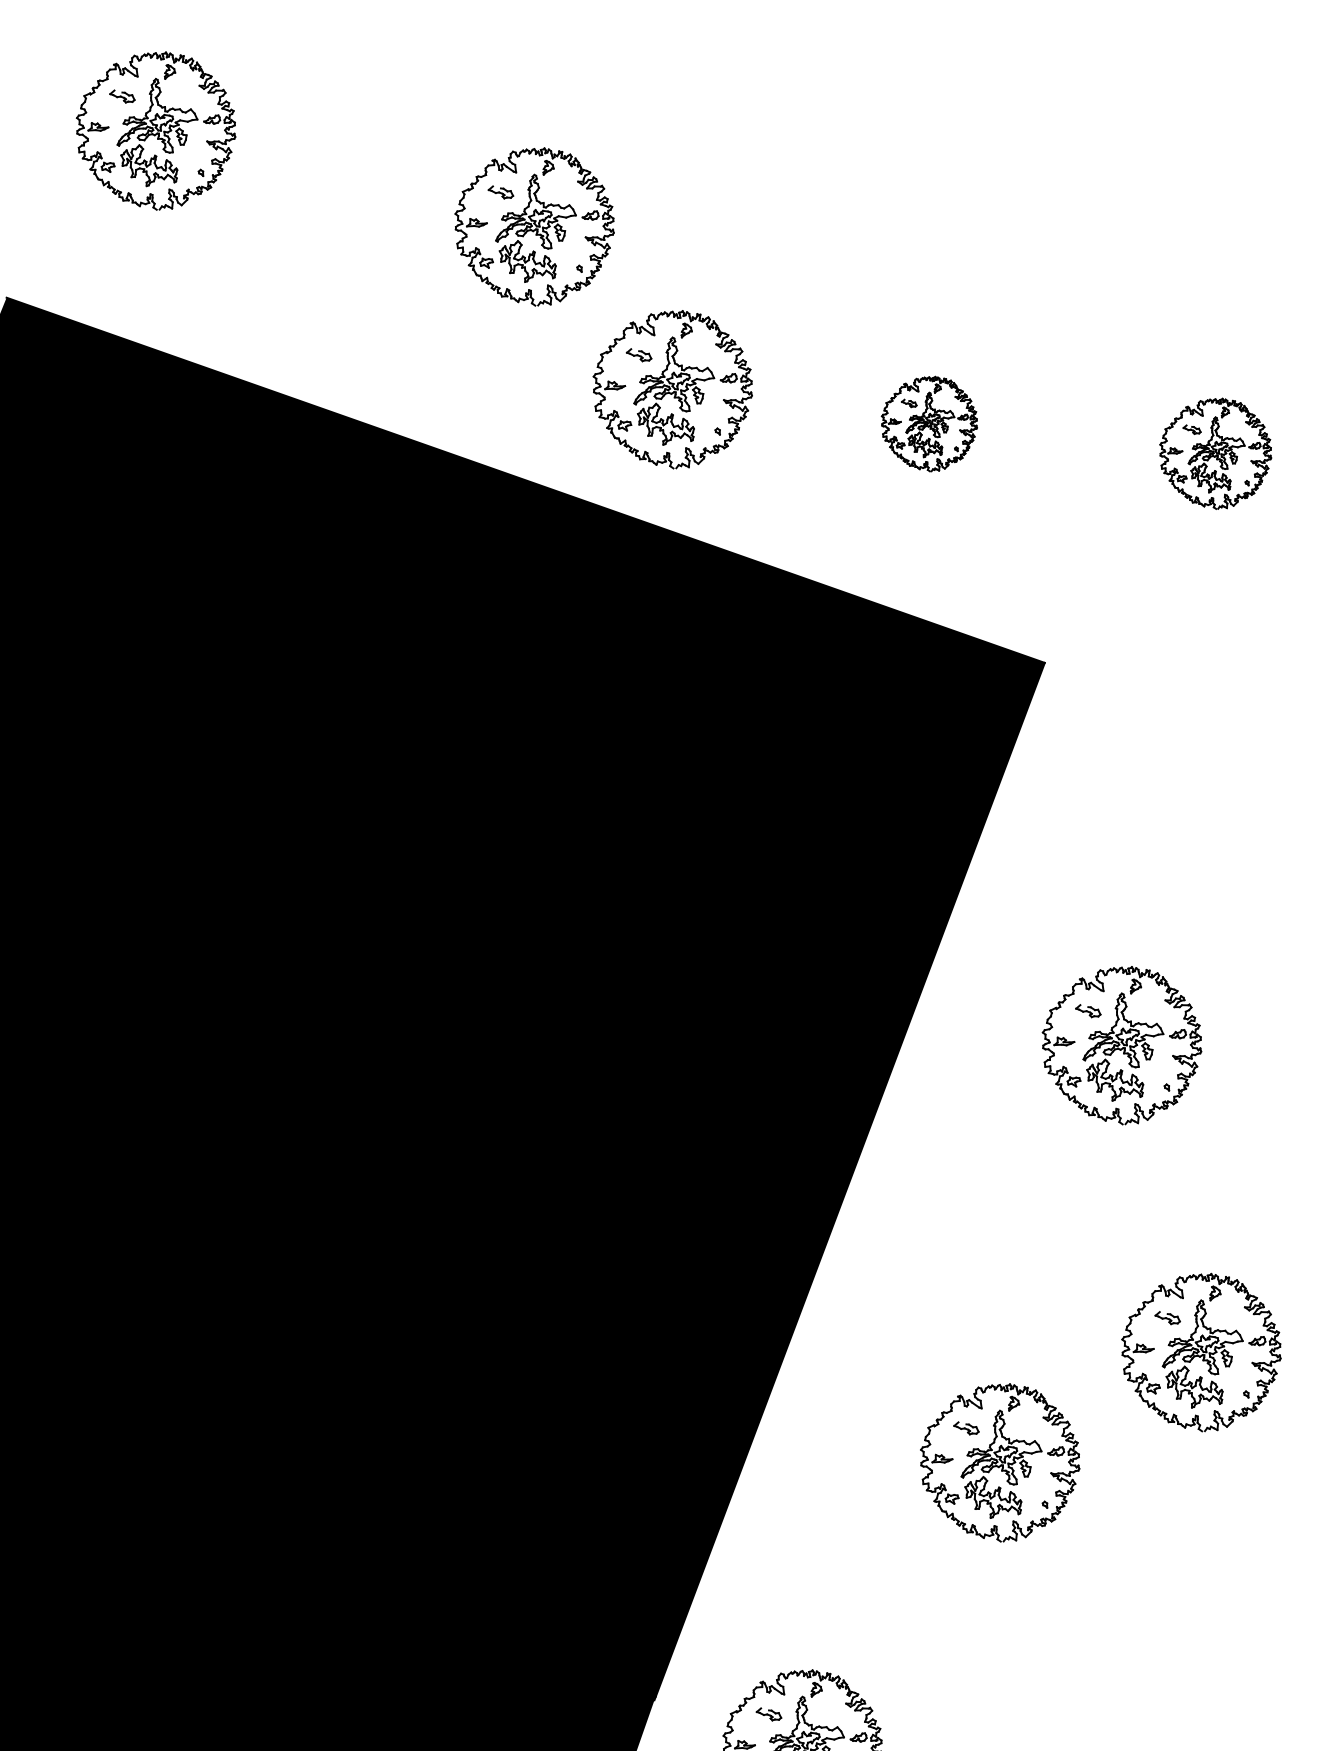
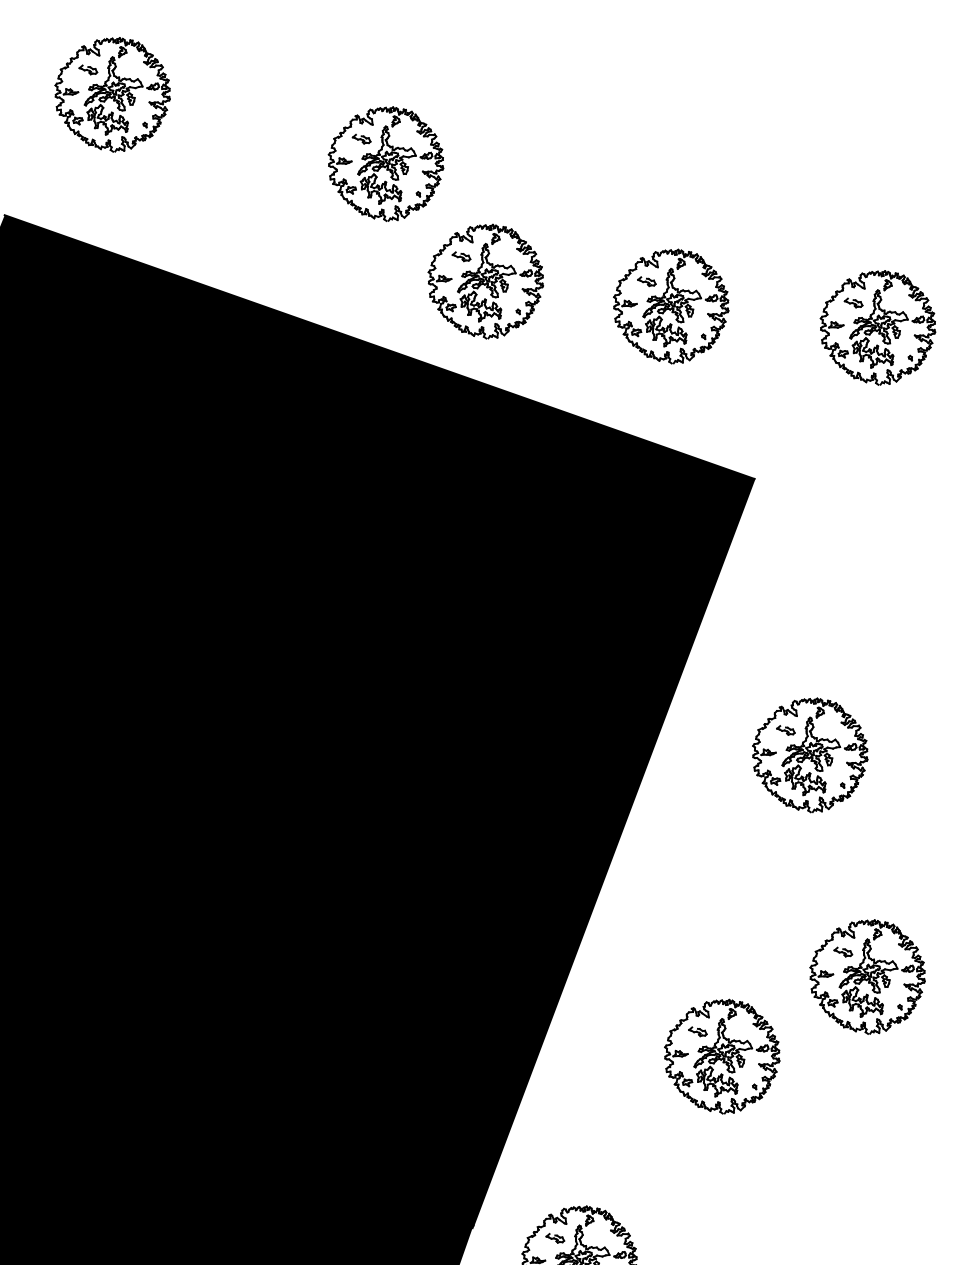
part: (929, 423) -> (671, 306), size x1.67
part: (1215, 453) -> (877, 327), size x1.43

